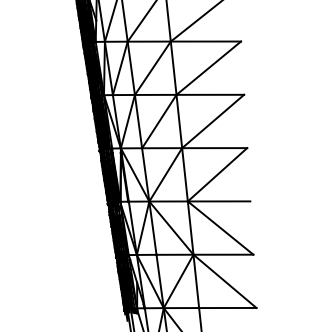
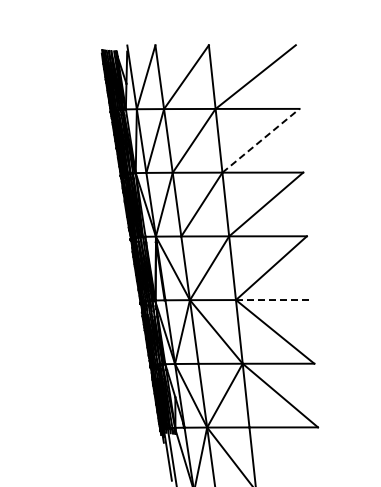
line: (209, 67) -> (261, 140), solid -> dashed
line: (219, 201) -> (273, 300), solid -> dashed

